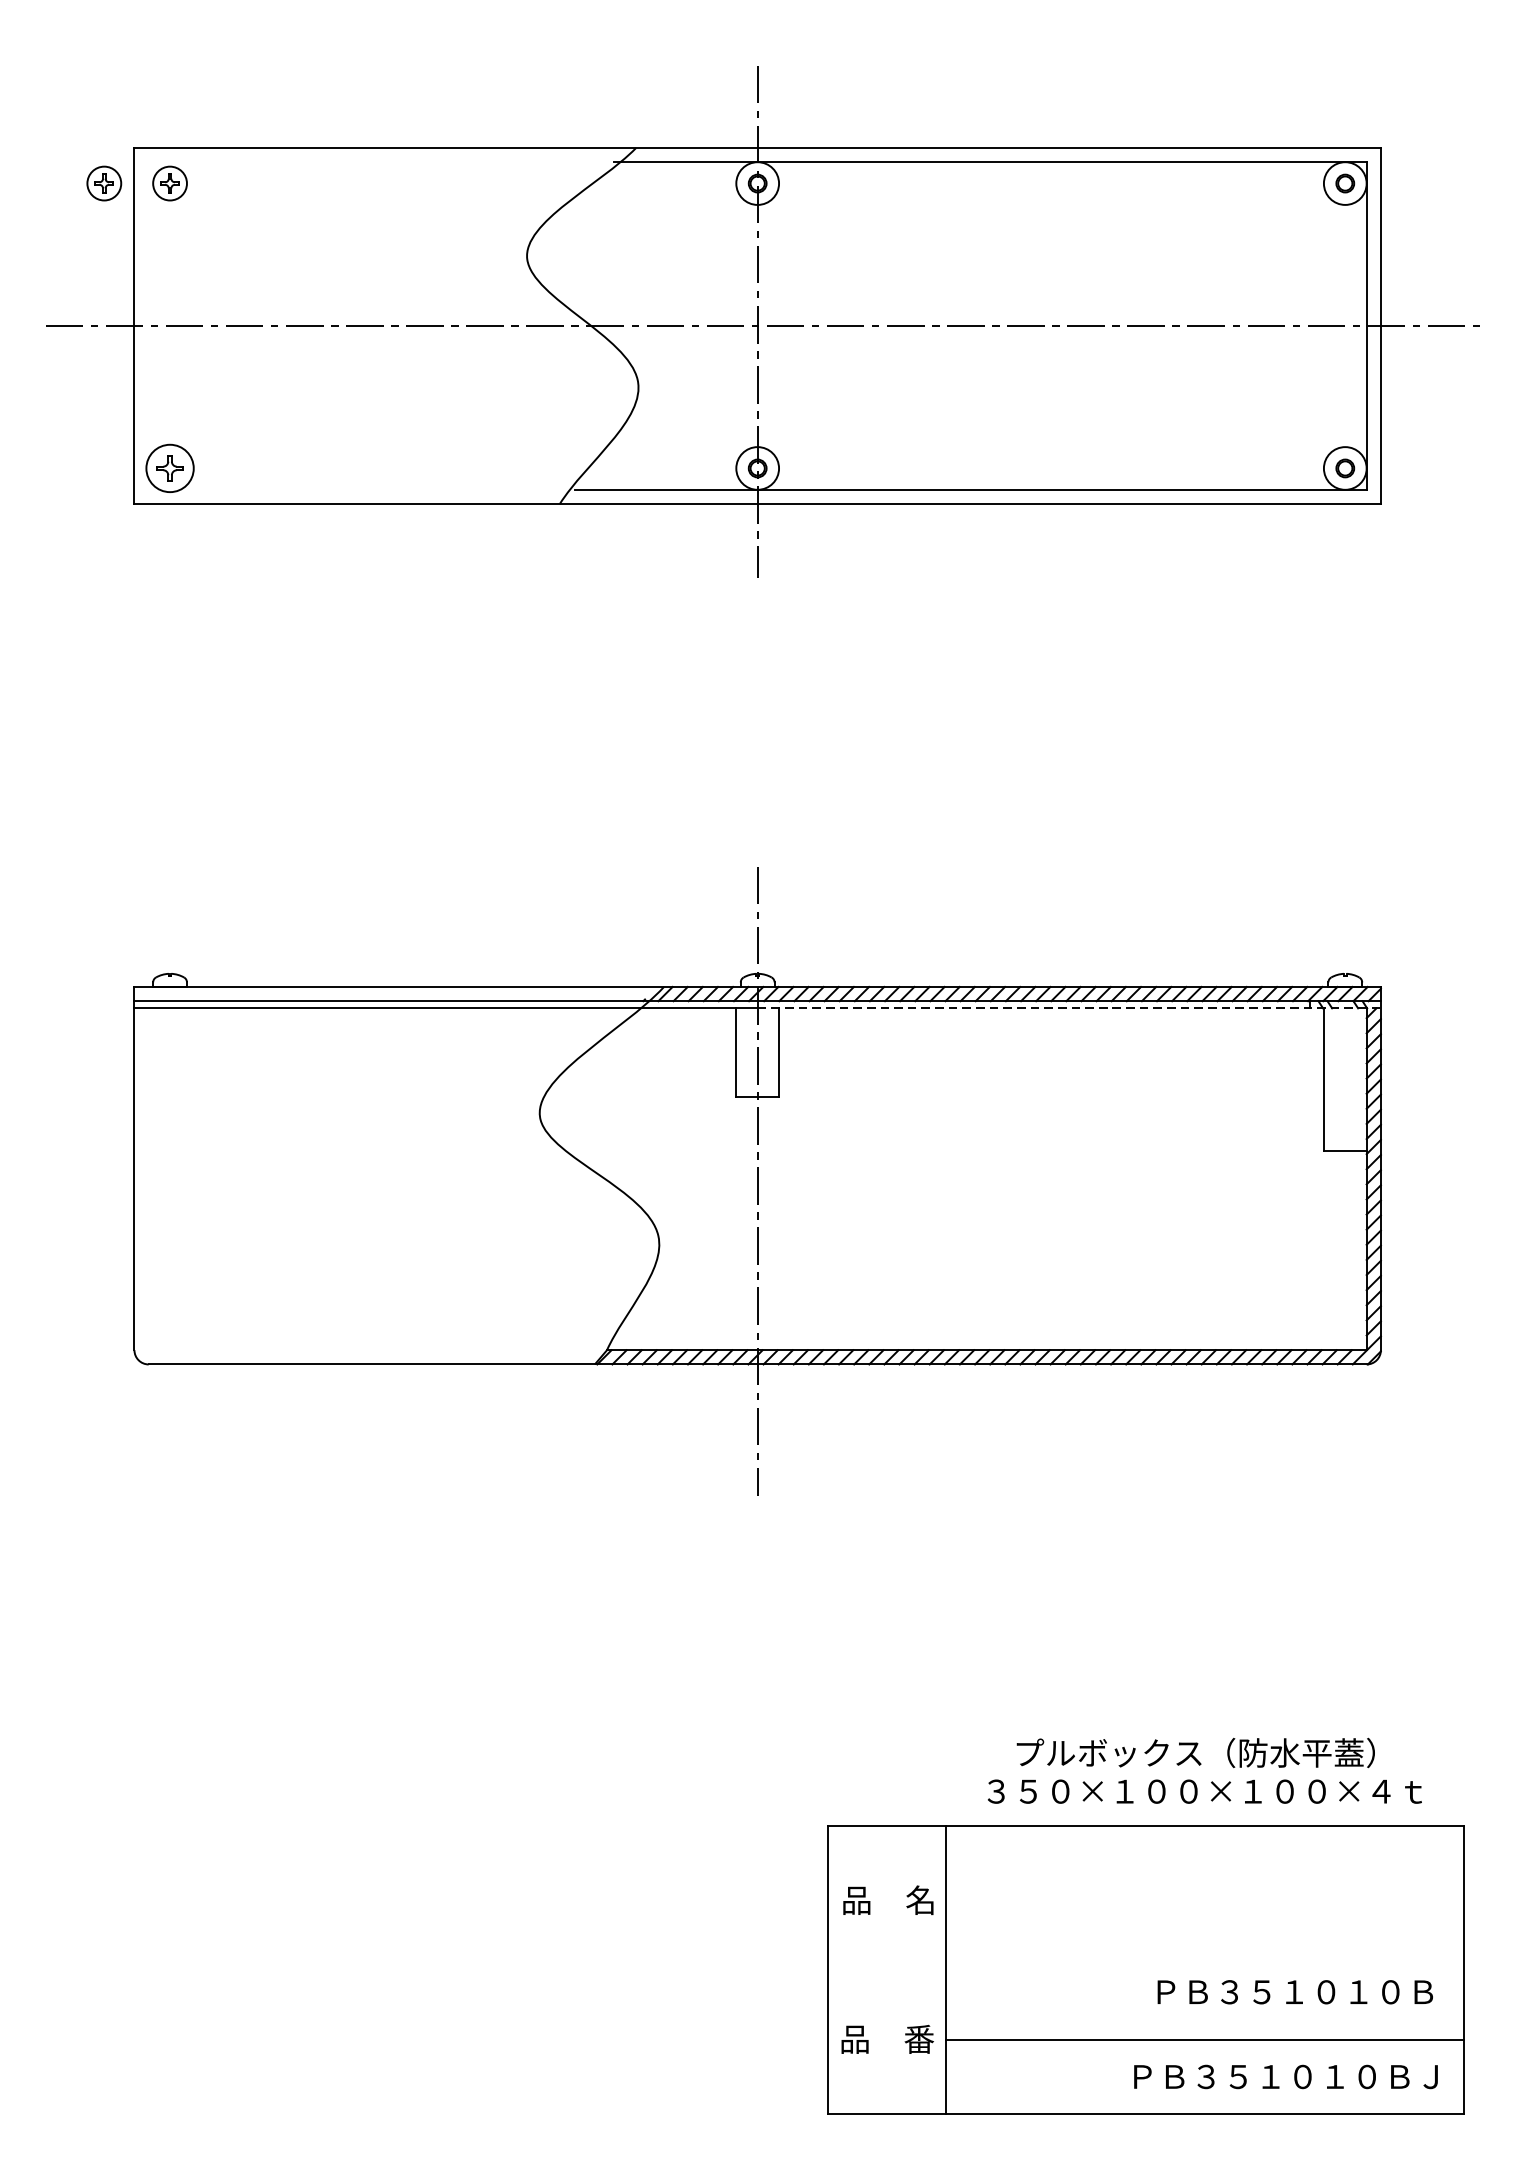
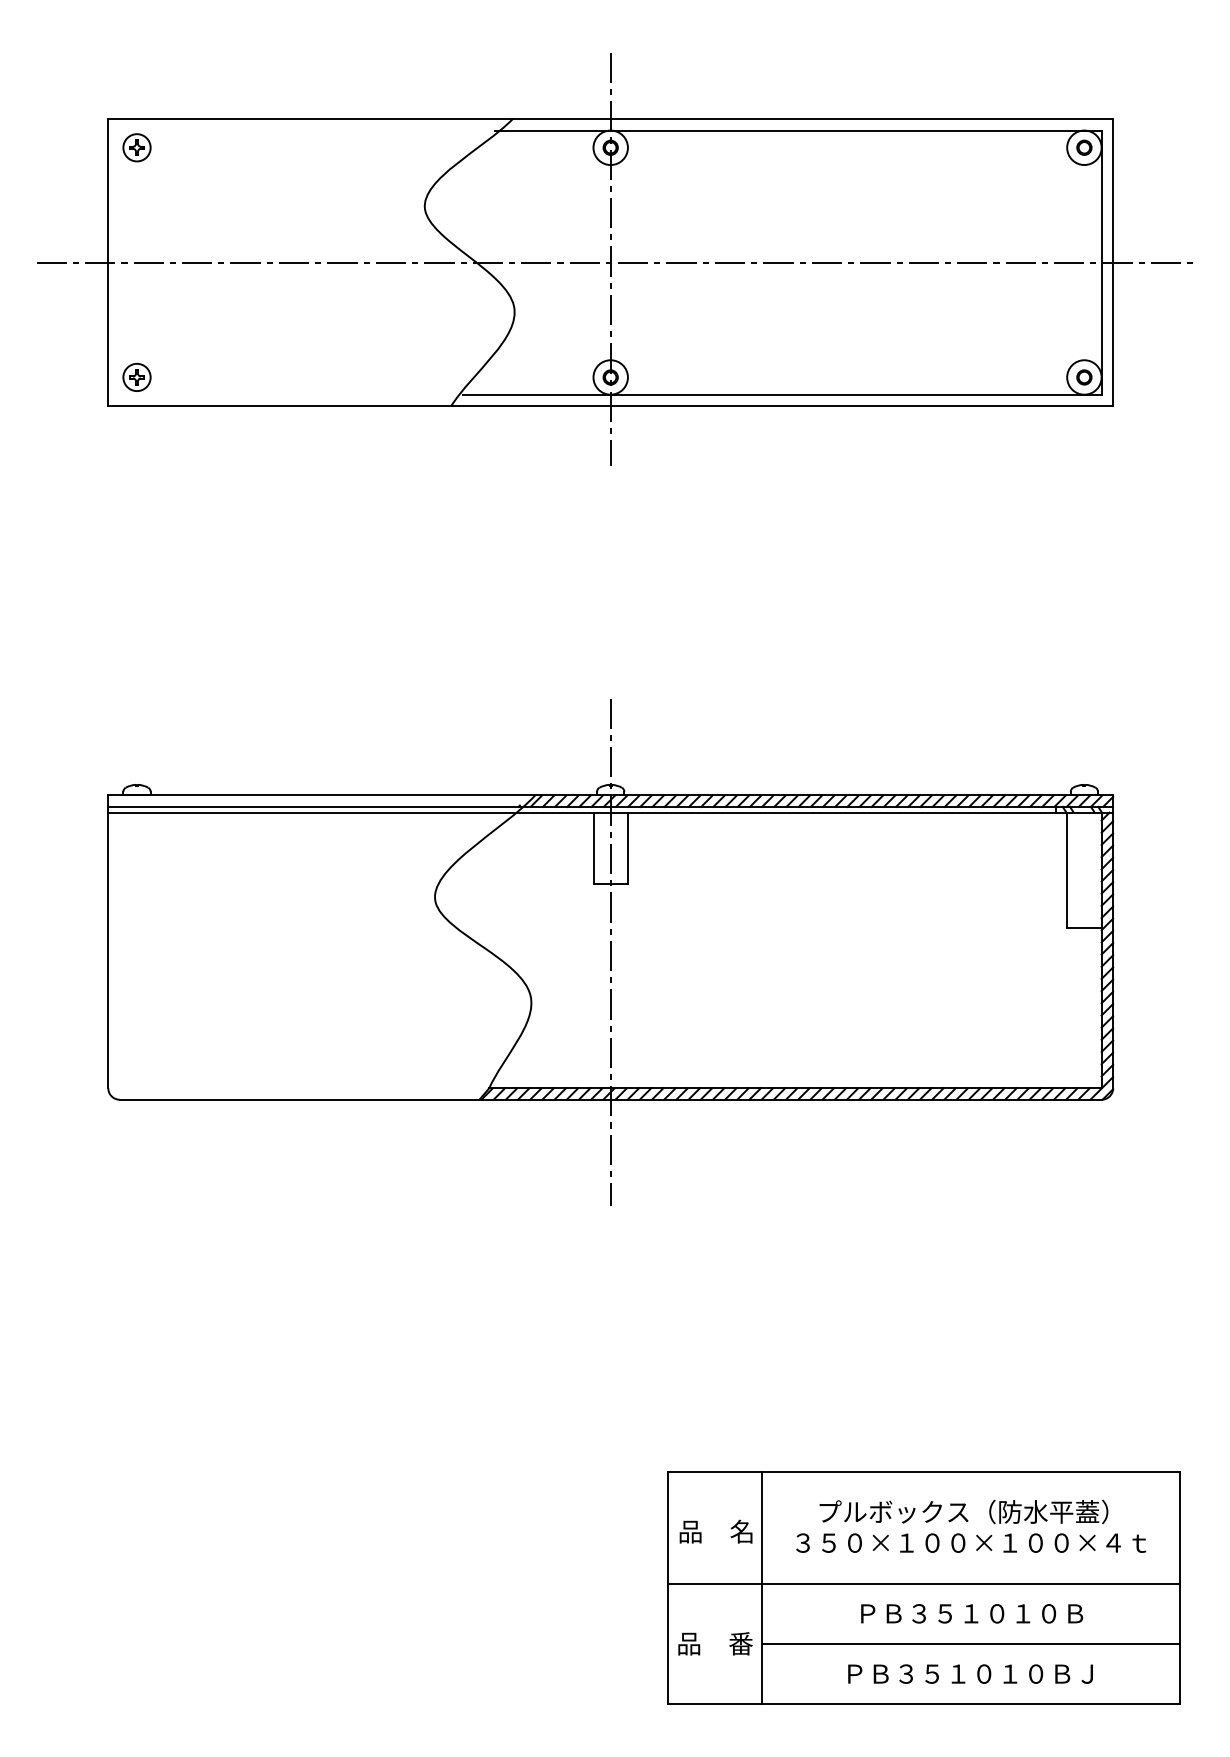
part: (103, 183) -> (83, 147), removed
part: (169, 468) -> (136, 377), size x0.71
line: (1070, 1008) -> (862, 812), dashed -> solid
text: (1205, 1769) -> (971, 1525), moved
line: (1145, 1964) -> (923, 1583), added
text: (1295, 1991) -> (972, 1613), moved
text: (1285, 2076) -> (970, 1673), moved

